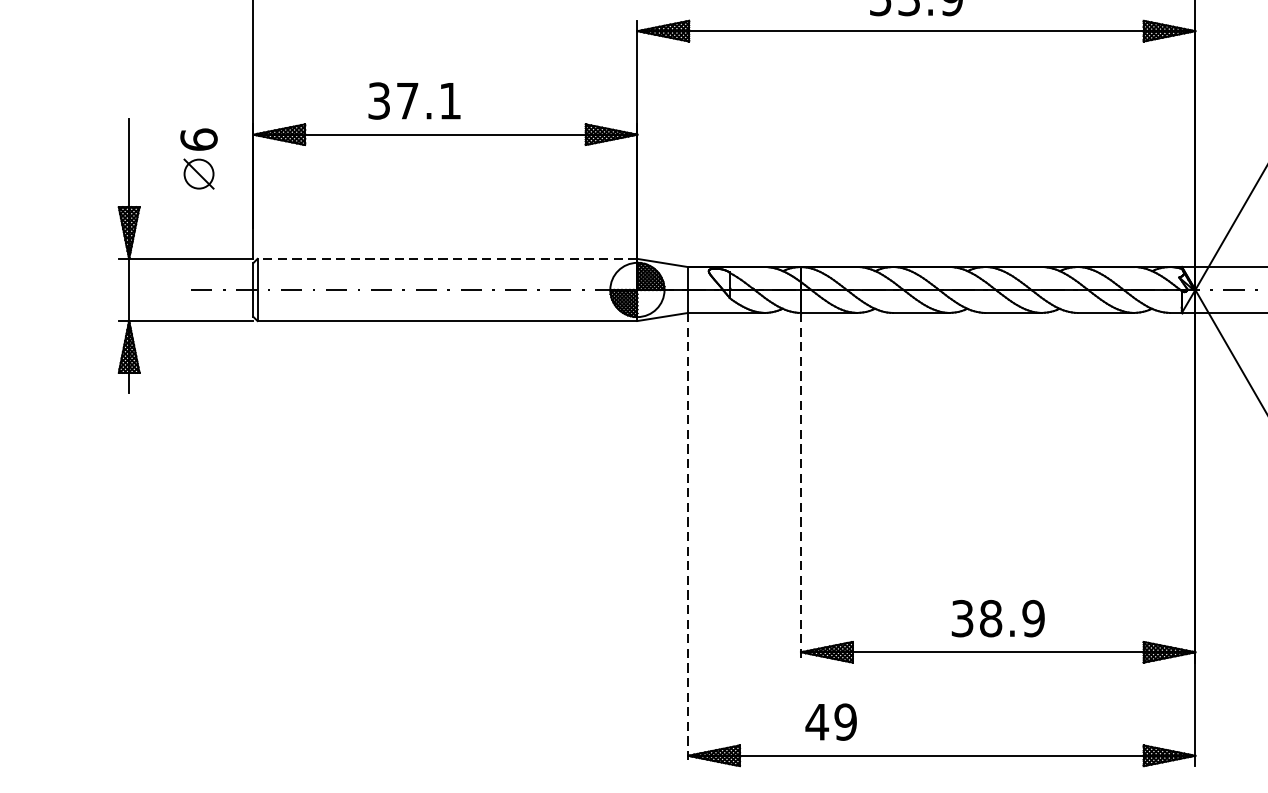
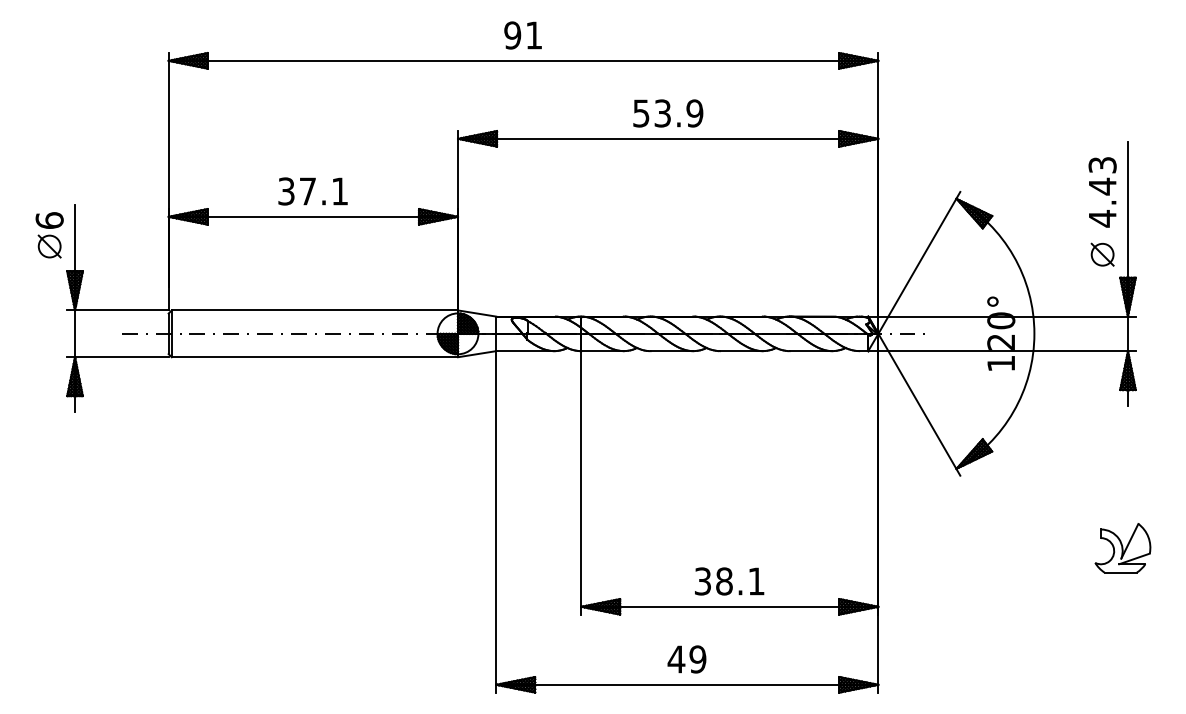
text: (413, 101) -> (312, 191), moved
part: (198, 159) -> (49, 235), moved
line: (446, 259) -> (314, 310), dashed -> solid
line: (801, 487) -> (581, 482), dashed -> solid
line: (688, 539) -> (496, 521), dashed -> solid
text: (1033, 618) -> (756, 581), 38.9 -> 38.1
text: (830, 722) -> (686, 659), moved

